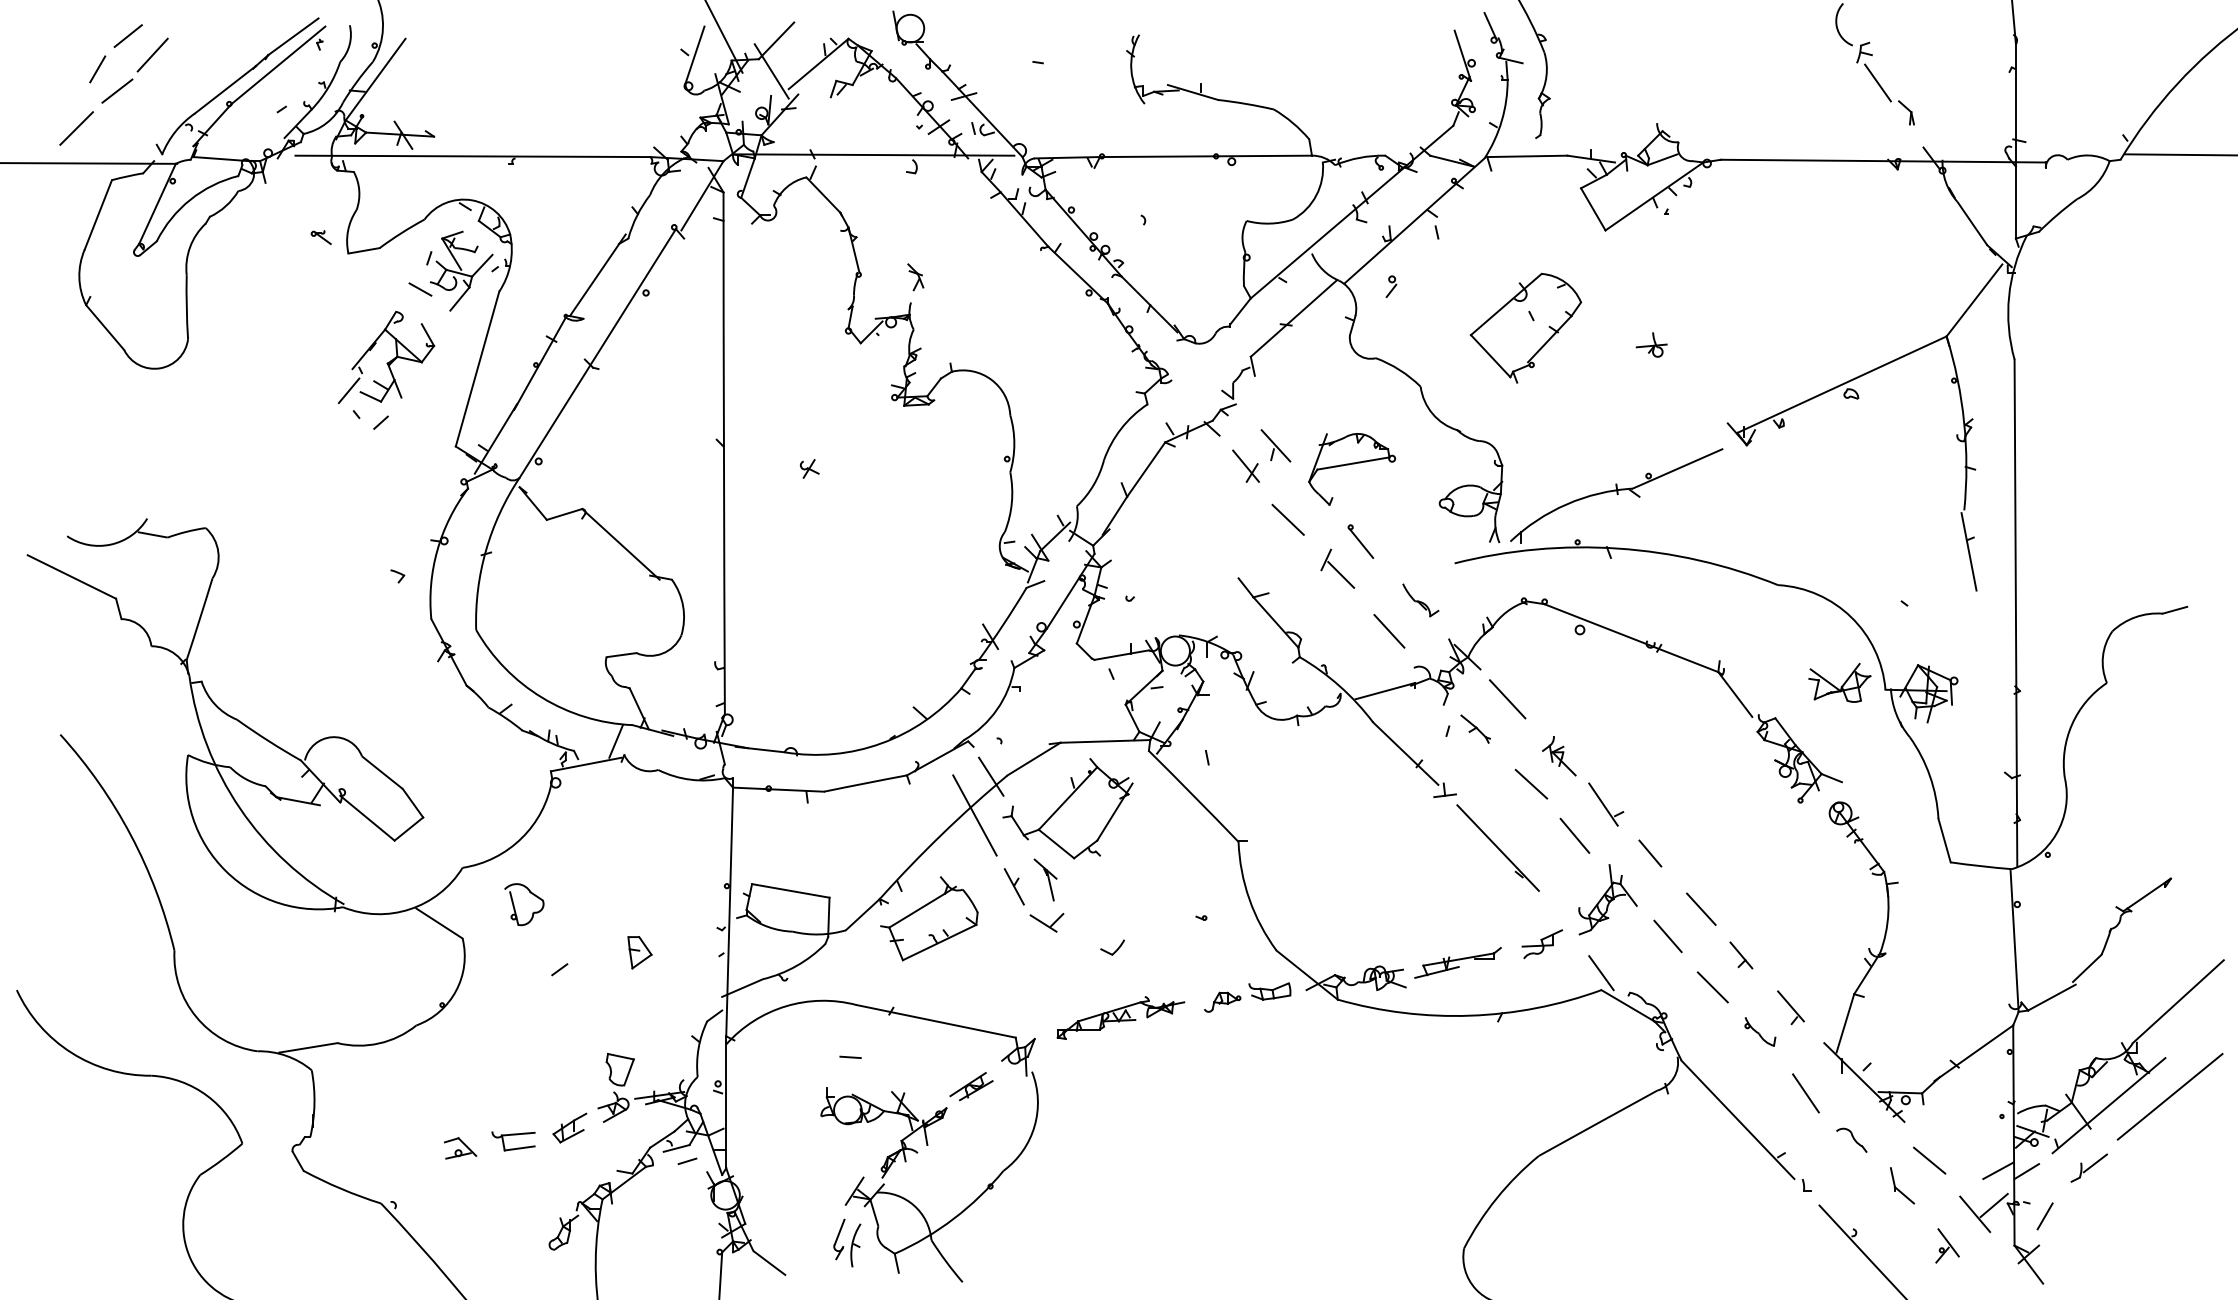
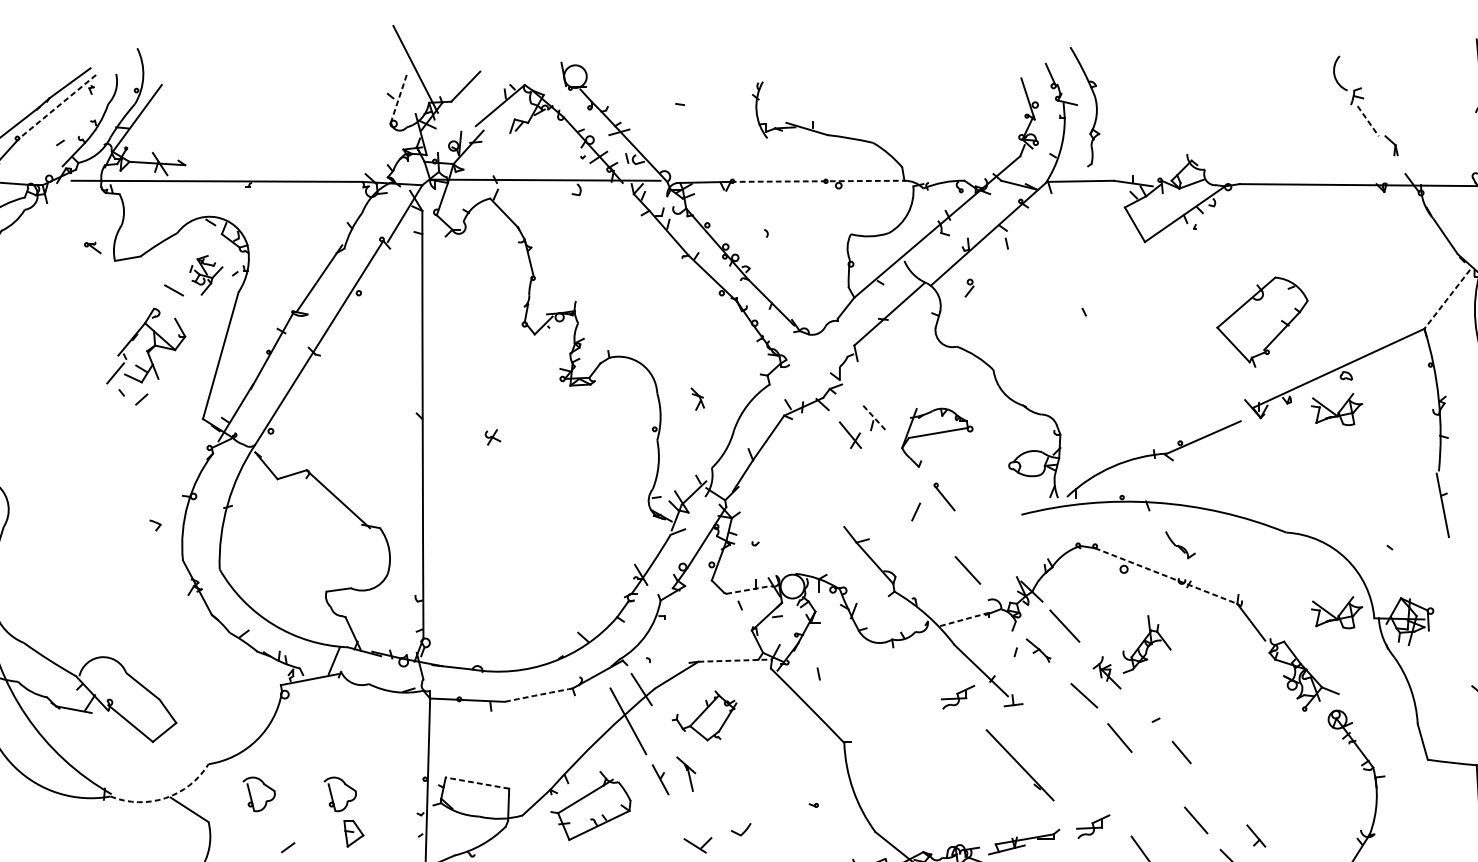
line: (694, 55) -> (398, 98), solid -> dashed
line: (278, 65) -> (57, 106), solid -> dashed
line: (771, 71) -> (461, 111), removed
line: (1878, 83) -> (1368, 121), solid -> dashed
line: (1206, 156) -> (818, 181), solid -> dashed
part: (459, 270) -> (206, 274), size x0.6
part: (915, 277) -> (697, 399), moved
line: (1974, 300) -> (1447, 299), solid -> dashed
part: (1525, 327) -> (1262, 321), moved
part: (1651, 344) -> (1182, 335), removed
part: (1839, 434) -> (1336, 409), added
line: (1276, 446) -> (875, 419), solid -> dashed
line: (1287, 519) -> (884, 478), removed
line: (1341, 574) -> (928, 523), removed
part: (1420, 600) -> (1180, 545), moved
line: (1631, 638) -> (1166, 576), solid -> dashed
line: (1121, 655) -> (748, 590), solid -> dashed
line: (1385, 691) -> (964, 619), solid -> dashed
line: (1105, 741) -> (735, 660), solid -> dashed
arc: (865, 783) -> (538, 695), solid -> dashed
part: (1377, 786) -> (958, 697), added
line: (1603, 804) -> (1143, 712), removed
part: (1067, 808) -> (704, 715), size x0.6
part: (1497, 847) -> (1019, 764), moved
line: (790, 890) -> (477, 782), solid -> dashed
part: (1607, 899) -> (1146, 644), moved
part: (614, 908) -> (333, 797), added
line: (1701, 908) -> (1223, 797), removed
arc: (409, 909) -> (165, 798), solid -> dashed
part: (1046, 922) -> (697, 845), moved

